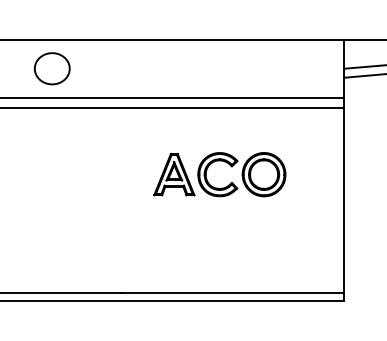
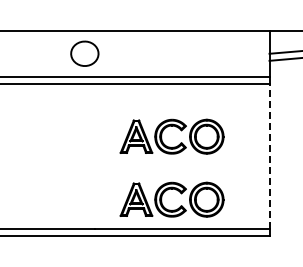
part: (51, 68) -> (84, 53), moved
line: (344, 199) -> (269, 156), solid -> dashed
part: (207, 254) -> (162, 199), added

